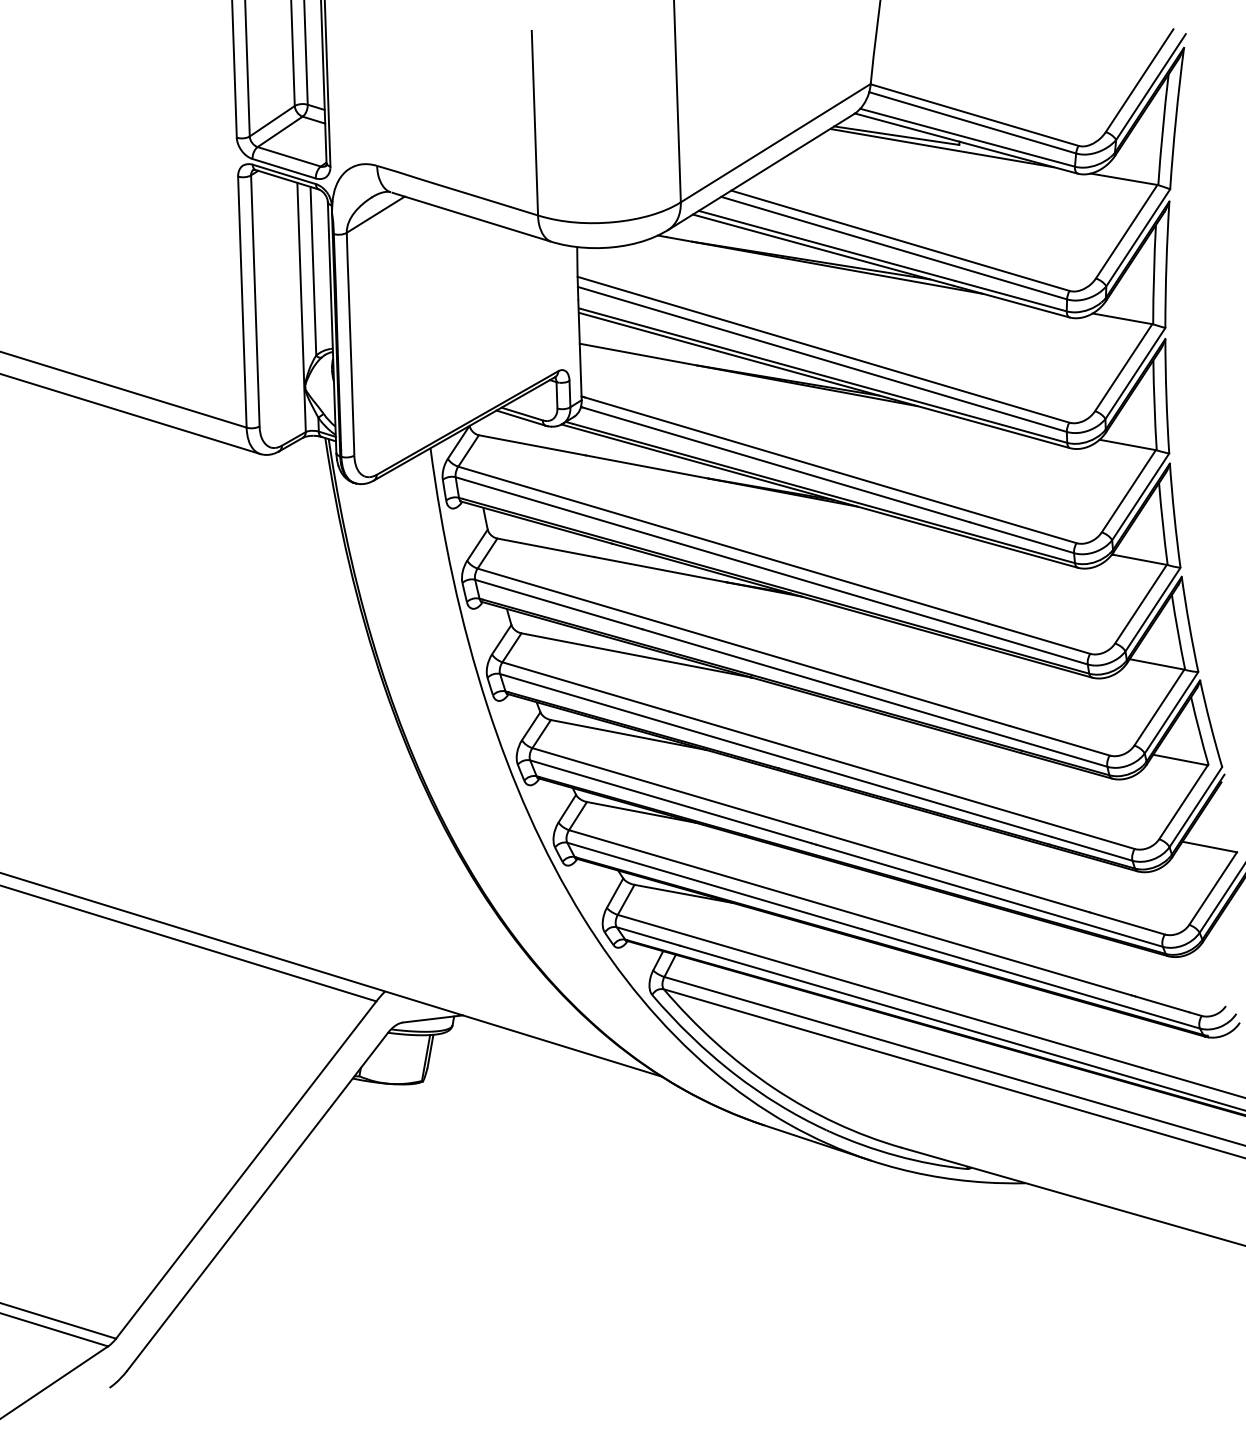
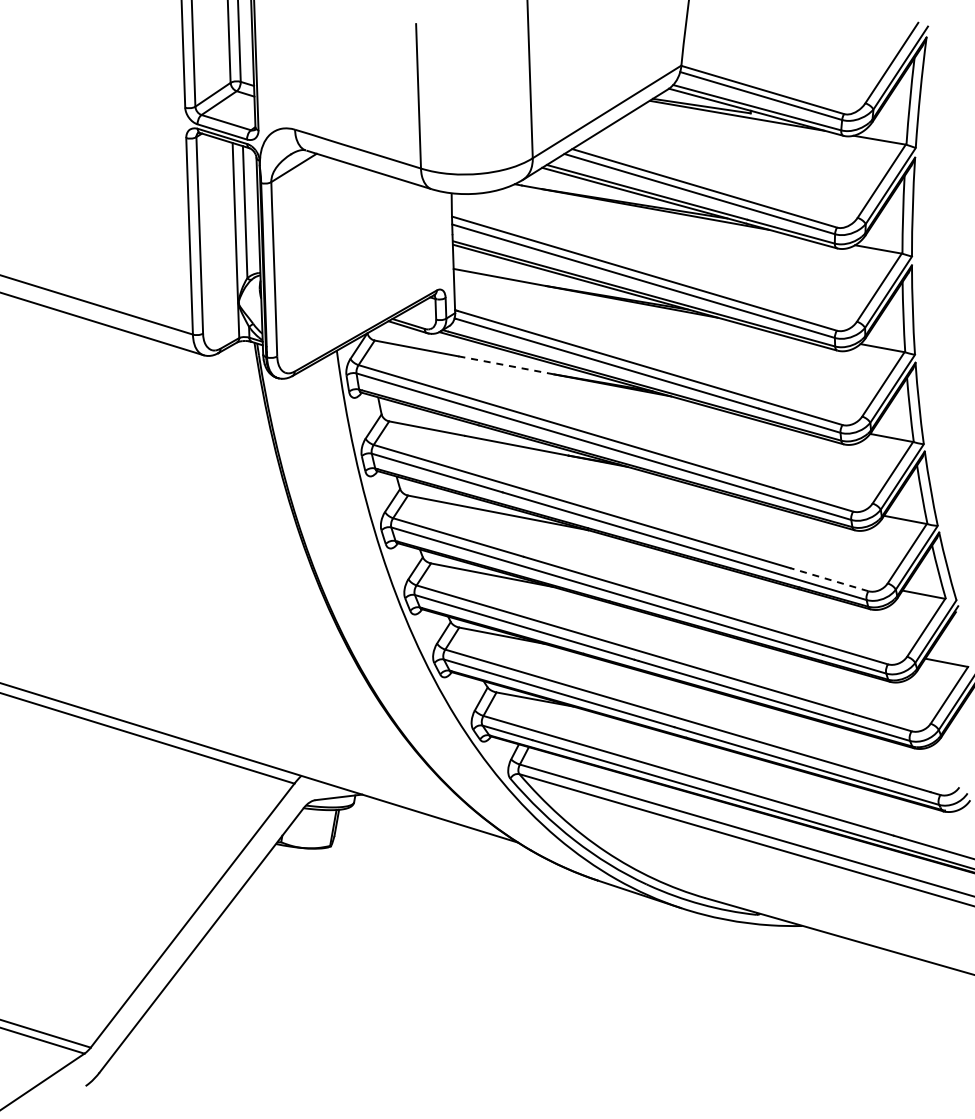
line: (647, 467) -> (506, 365), solid -> dashed
line: (1059, 740) -> (829, 579), solid -> dashed

